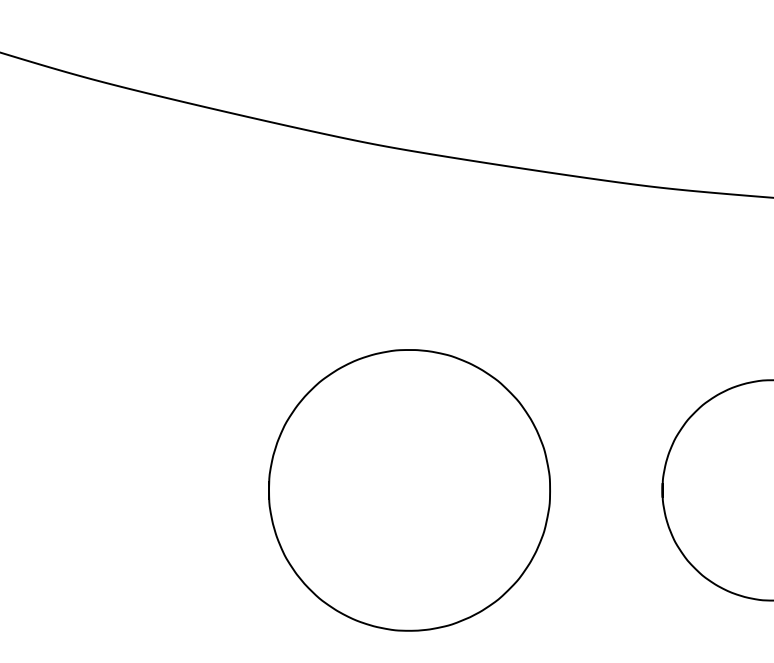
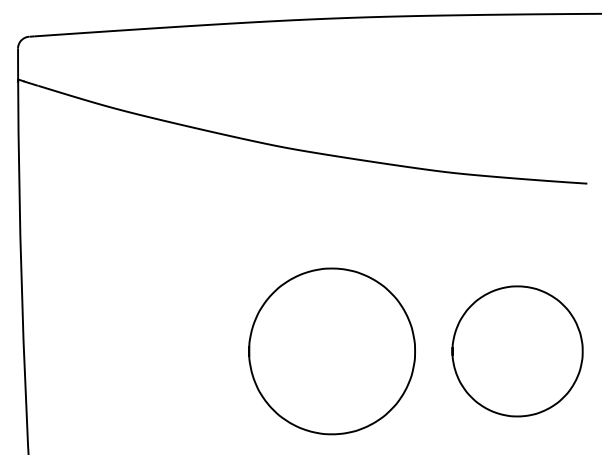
curve: (271, 490) -> (250, 351), moved

